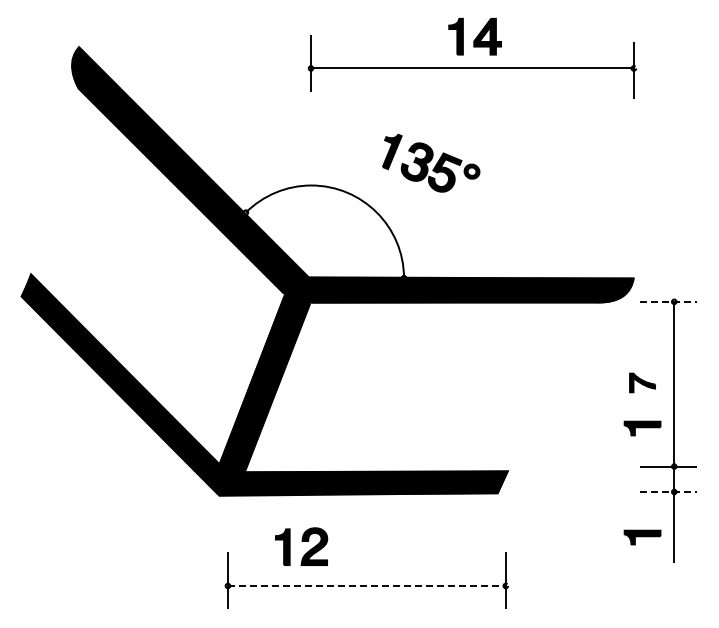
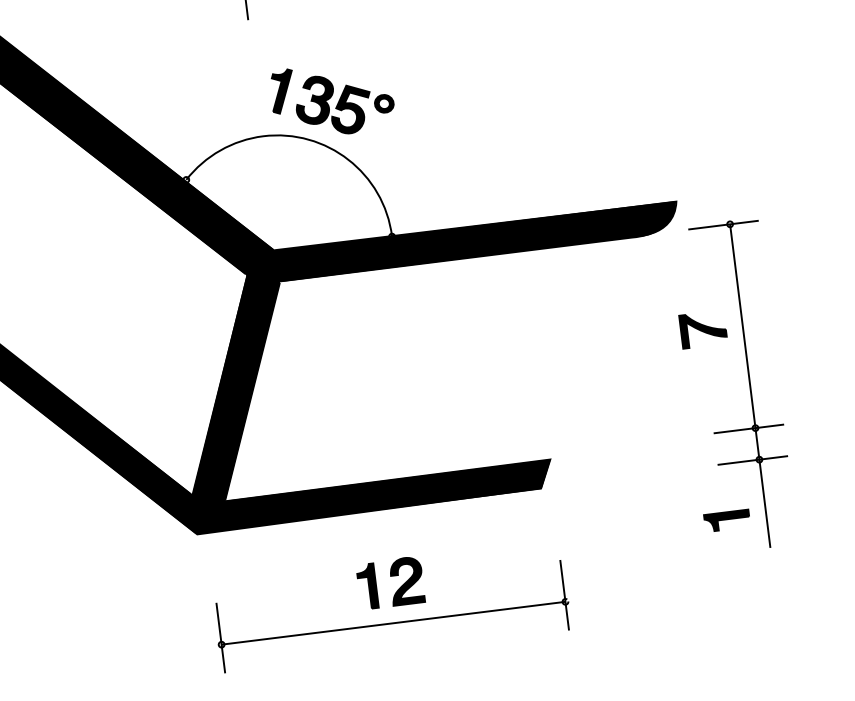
part: (431, 162) -> (332, 98), moved
line: (669, 301) -> (724, 224), dashed -> solid
part: (642, 382) -> (703, 329), size x1.43
part: (642, 428) -> (710, 385), removed
line: (669, 492) -> (753, 460), dashed -> solid
part: (301, 546) -> (390, 582), moved
line: (366, 585) -> (393, 622), dashed -> solid

